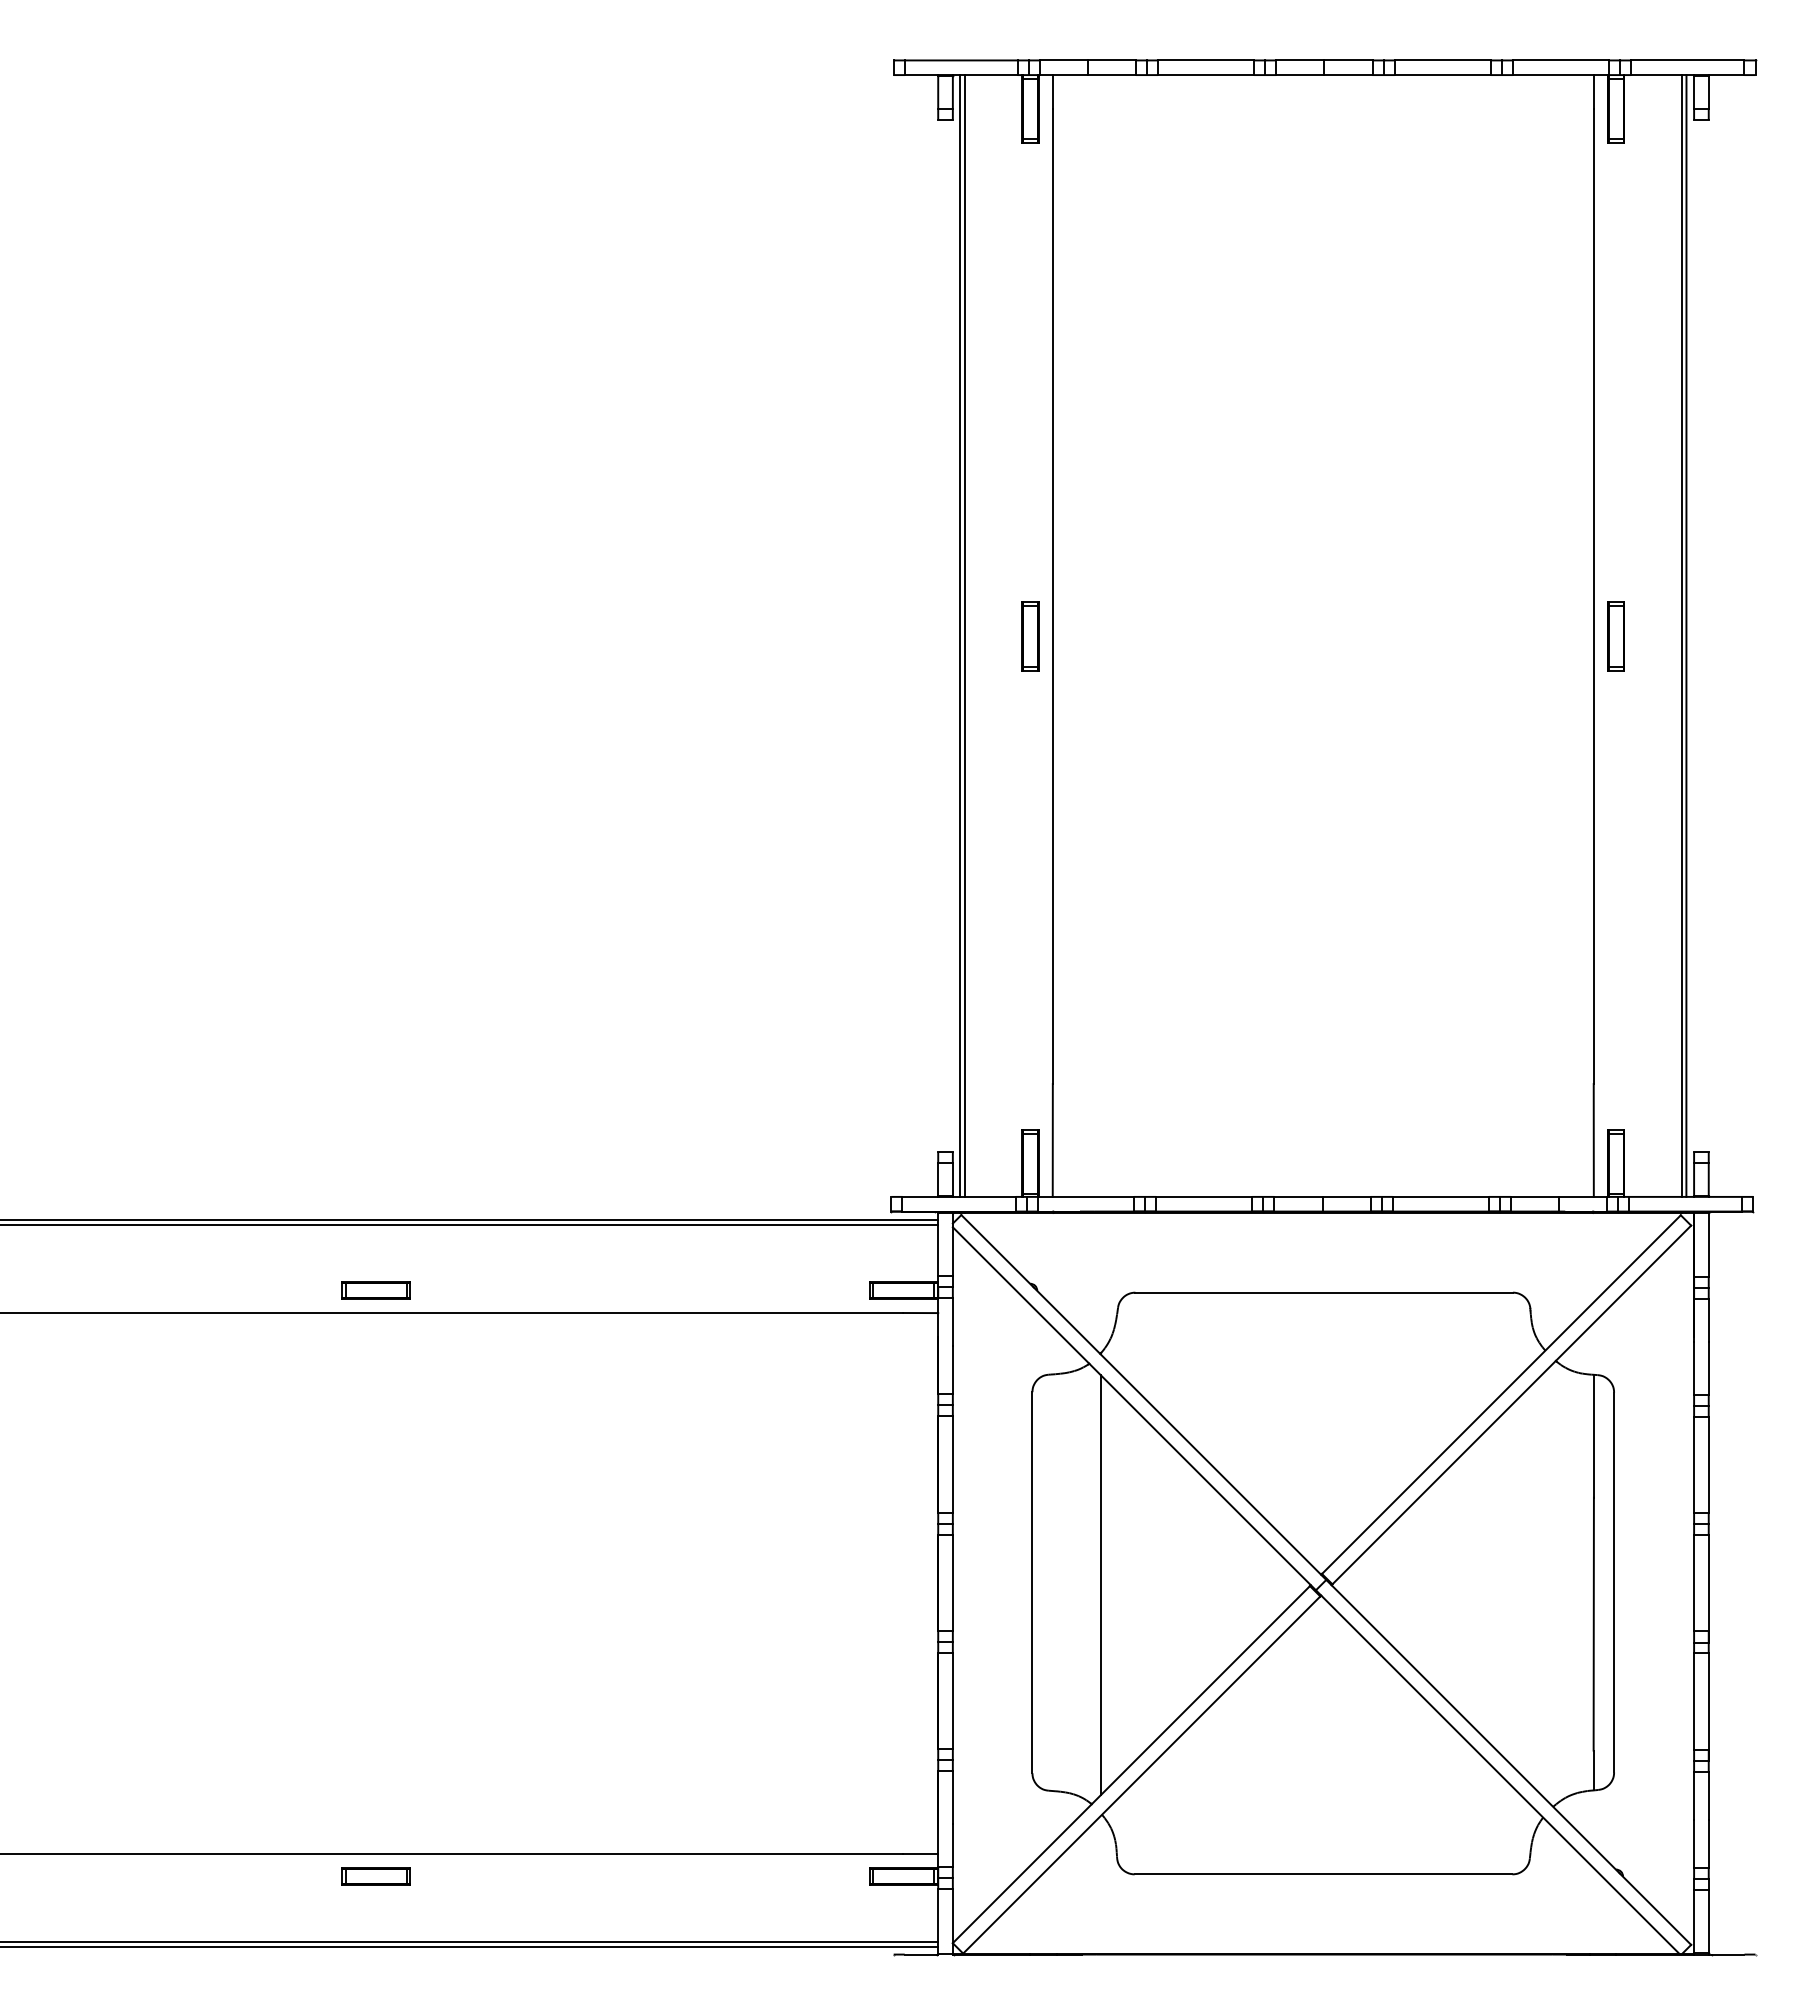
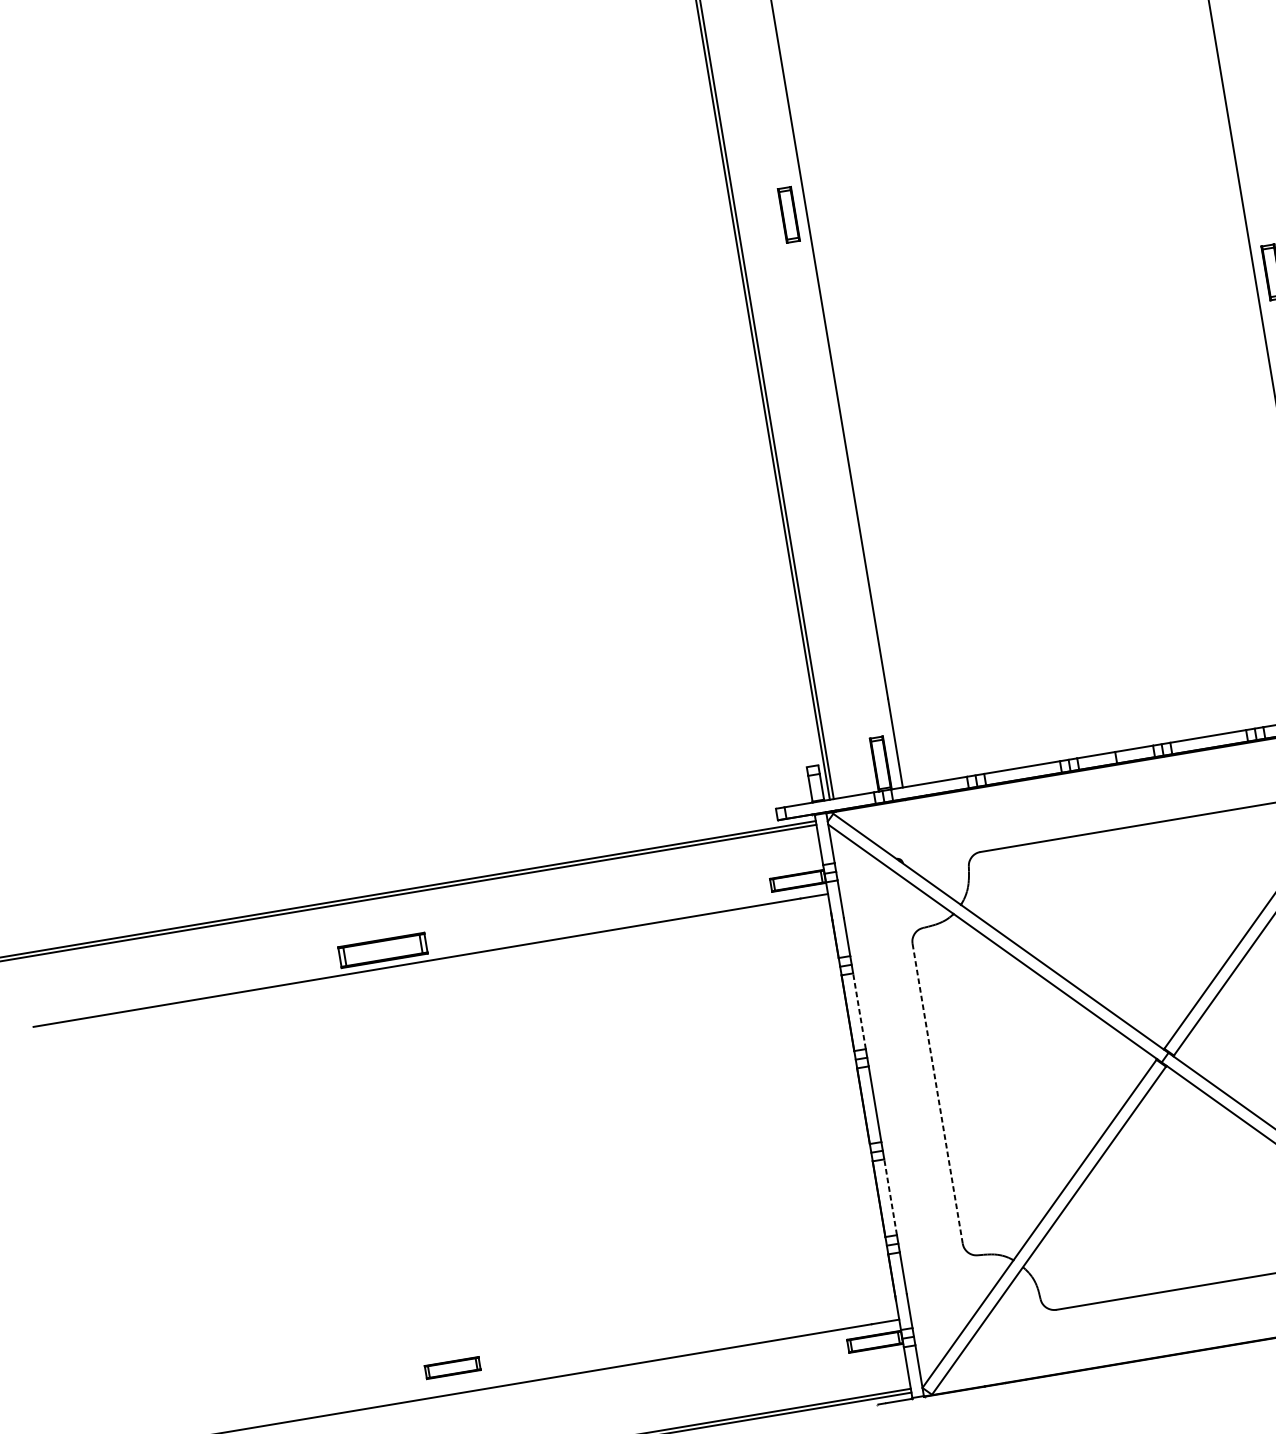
part: (1030, 636) -> (789, 214), moved
part: (375, 1290) -> (382, 950), size x1.6
line: (952, 1464) -> (859, 1011), solid -> dashed
line: (1032, 1582) -> (937, 1093), solid -> dashed
line: (1100, 1585) -> (991, 1087), removed
line: (952, 1700) -> (890, 1196), solid -> dashed
part: (375, 1876) -> (452, 1368), moved

